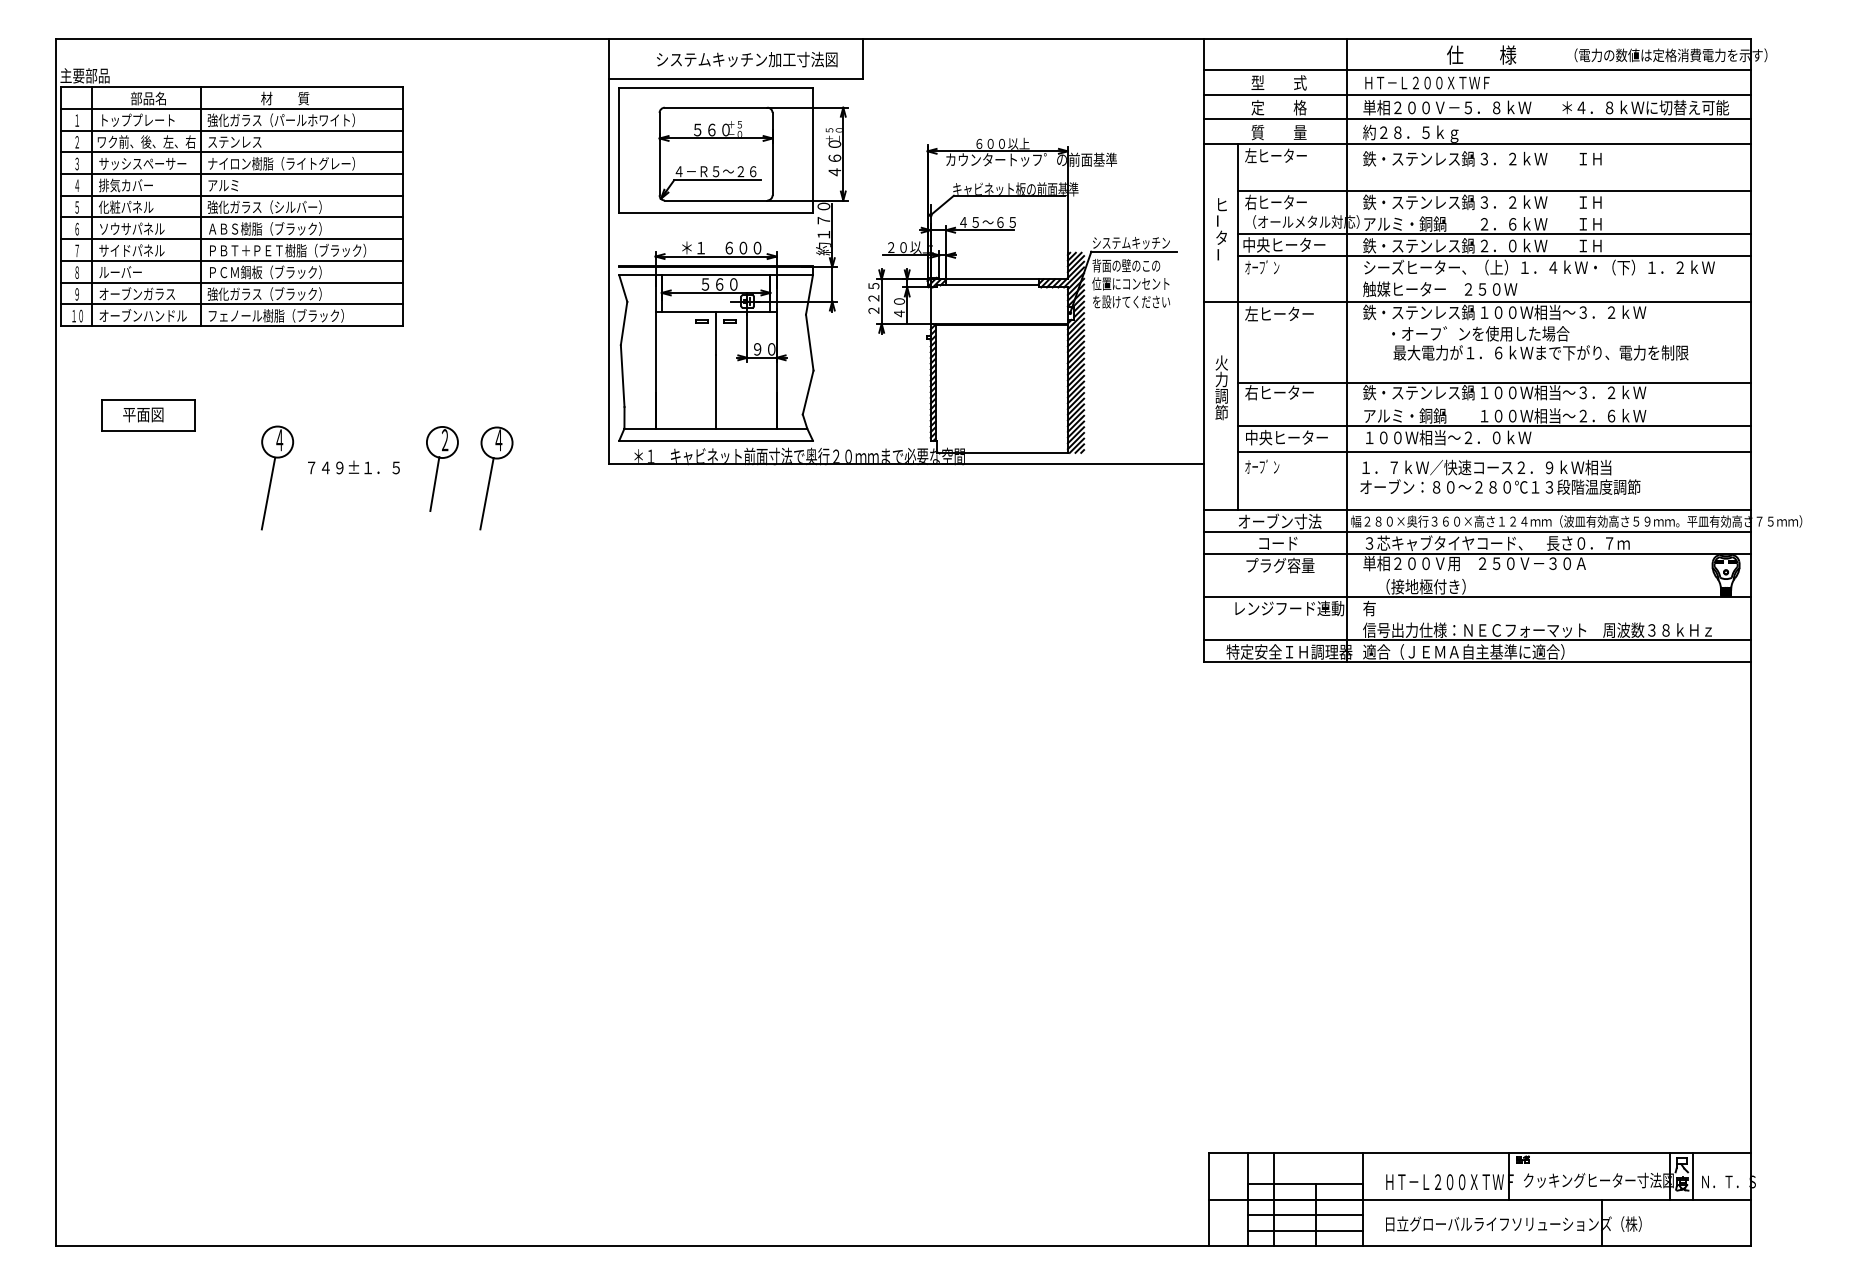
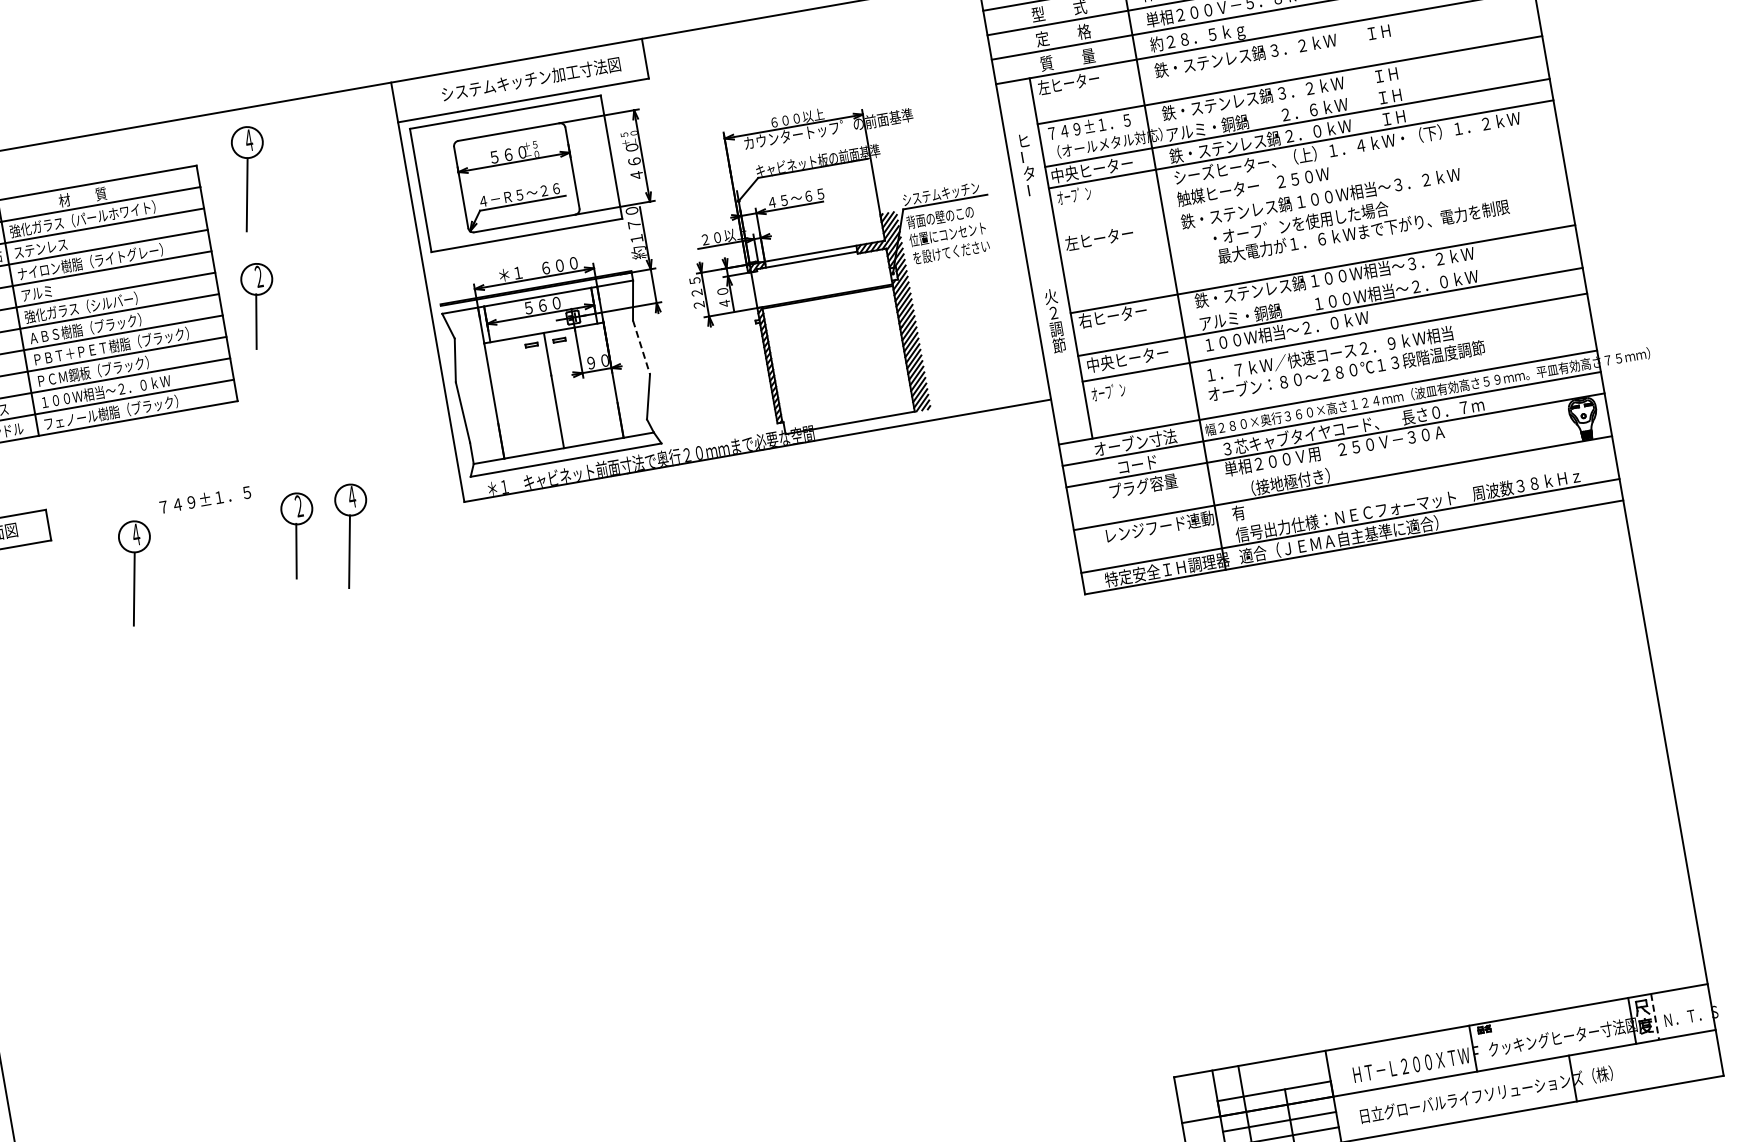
part: (456, 108) -> (253, 177), added
text: (1287, 202) -> (1088, 127), 右ヒーター -> ７４９±１．５
part: (442, 235) -> (261, 305), added
text: (273, 293) -> (104, 391), 強化ガラス（ブラック） -> １００Ｗ相当～２．０ｋＷ
line: (1477, 302) -> (1292, 193), removed
line: (809, 343) -> (641, 348), solid -> dashed
text: (1221, 379) -> (1053, 312), 力 -> ２
text: (1611, 415) -> (1443, 281), １００Ｗ相当～２．６ｋＷ -> １００Ｗ相当～２．０ｋＷ
text: (353, 467) -> (204, 499), moved
line: (1693, 1176) -> (1655, 1016), solid -> dashed

